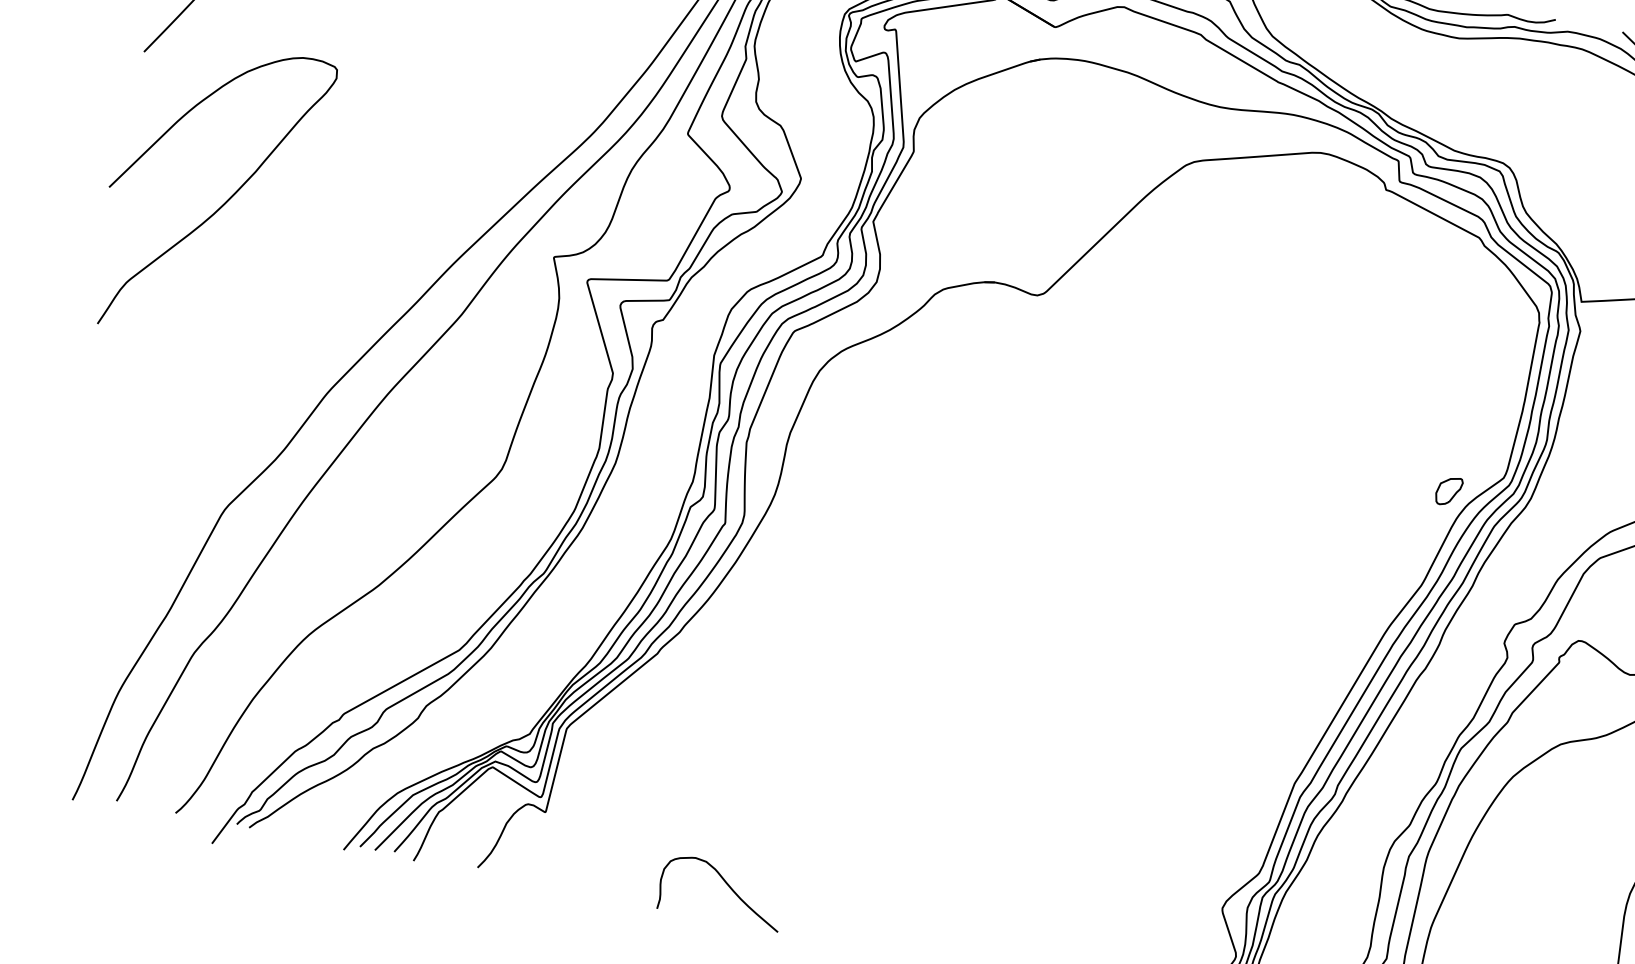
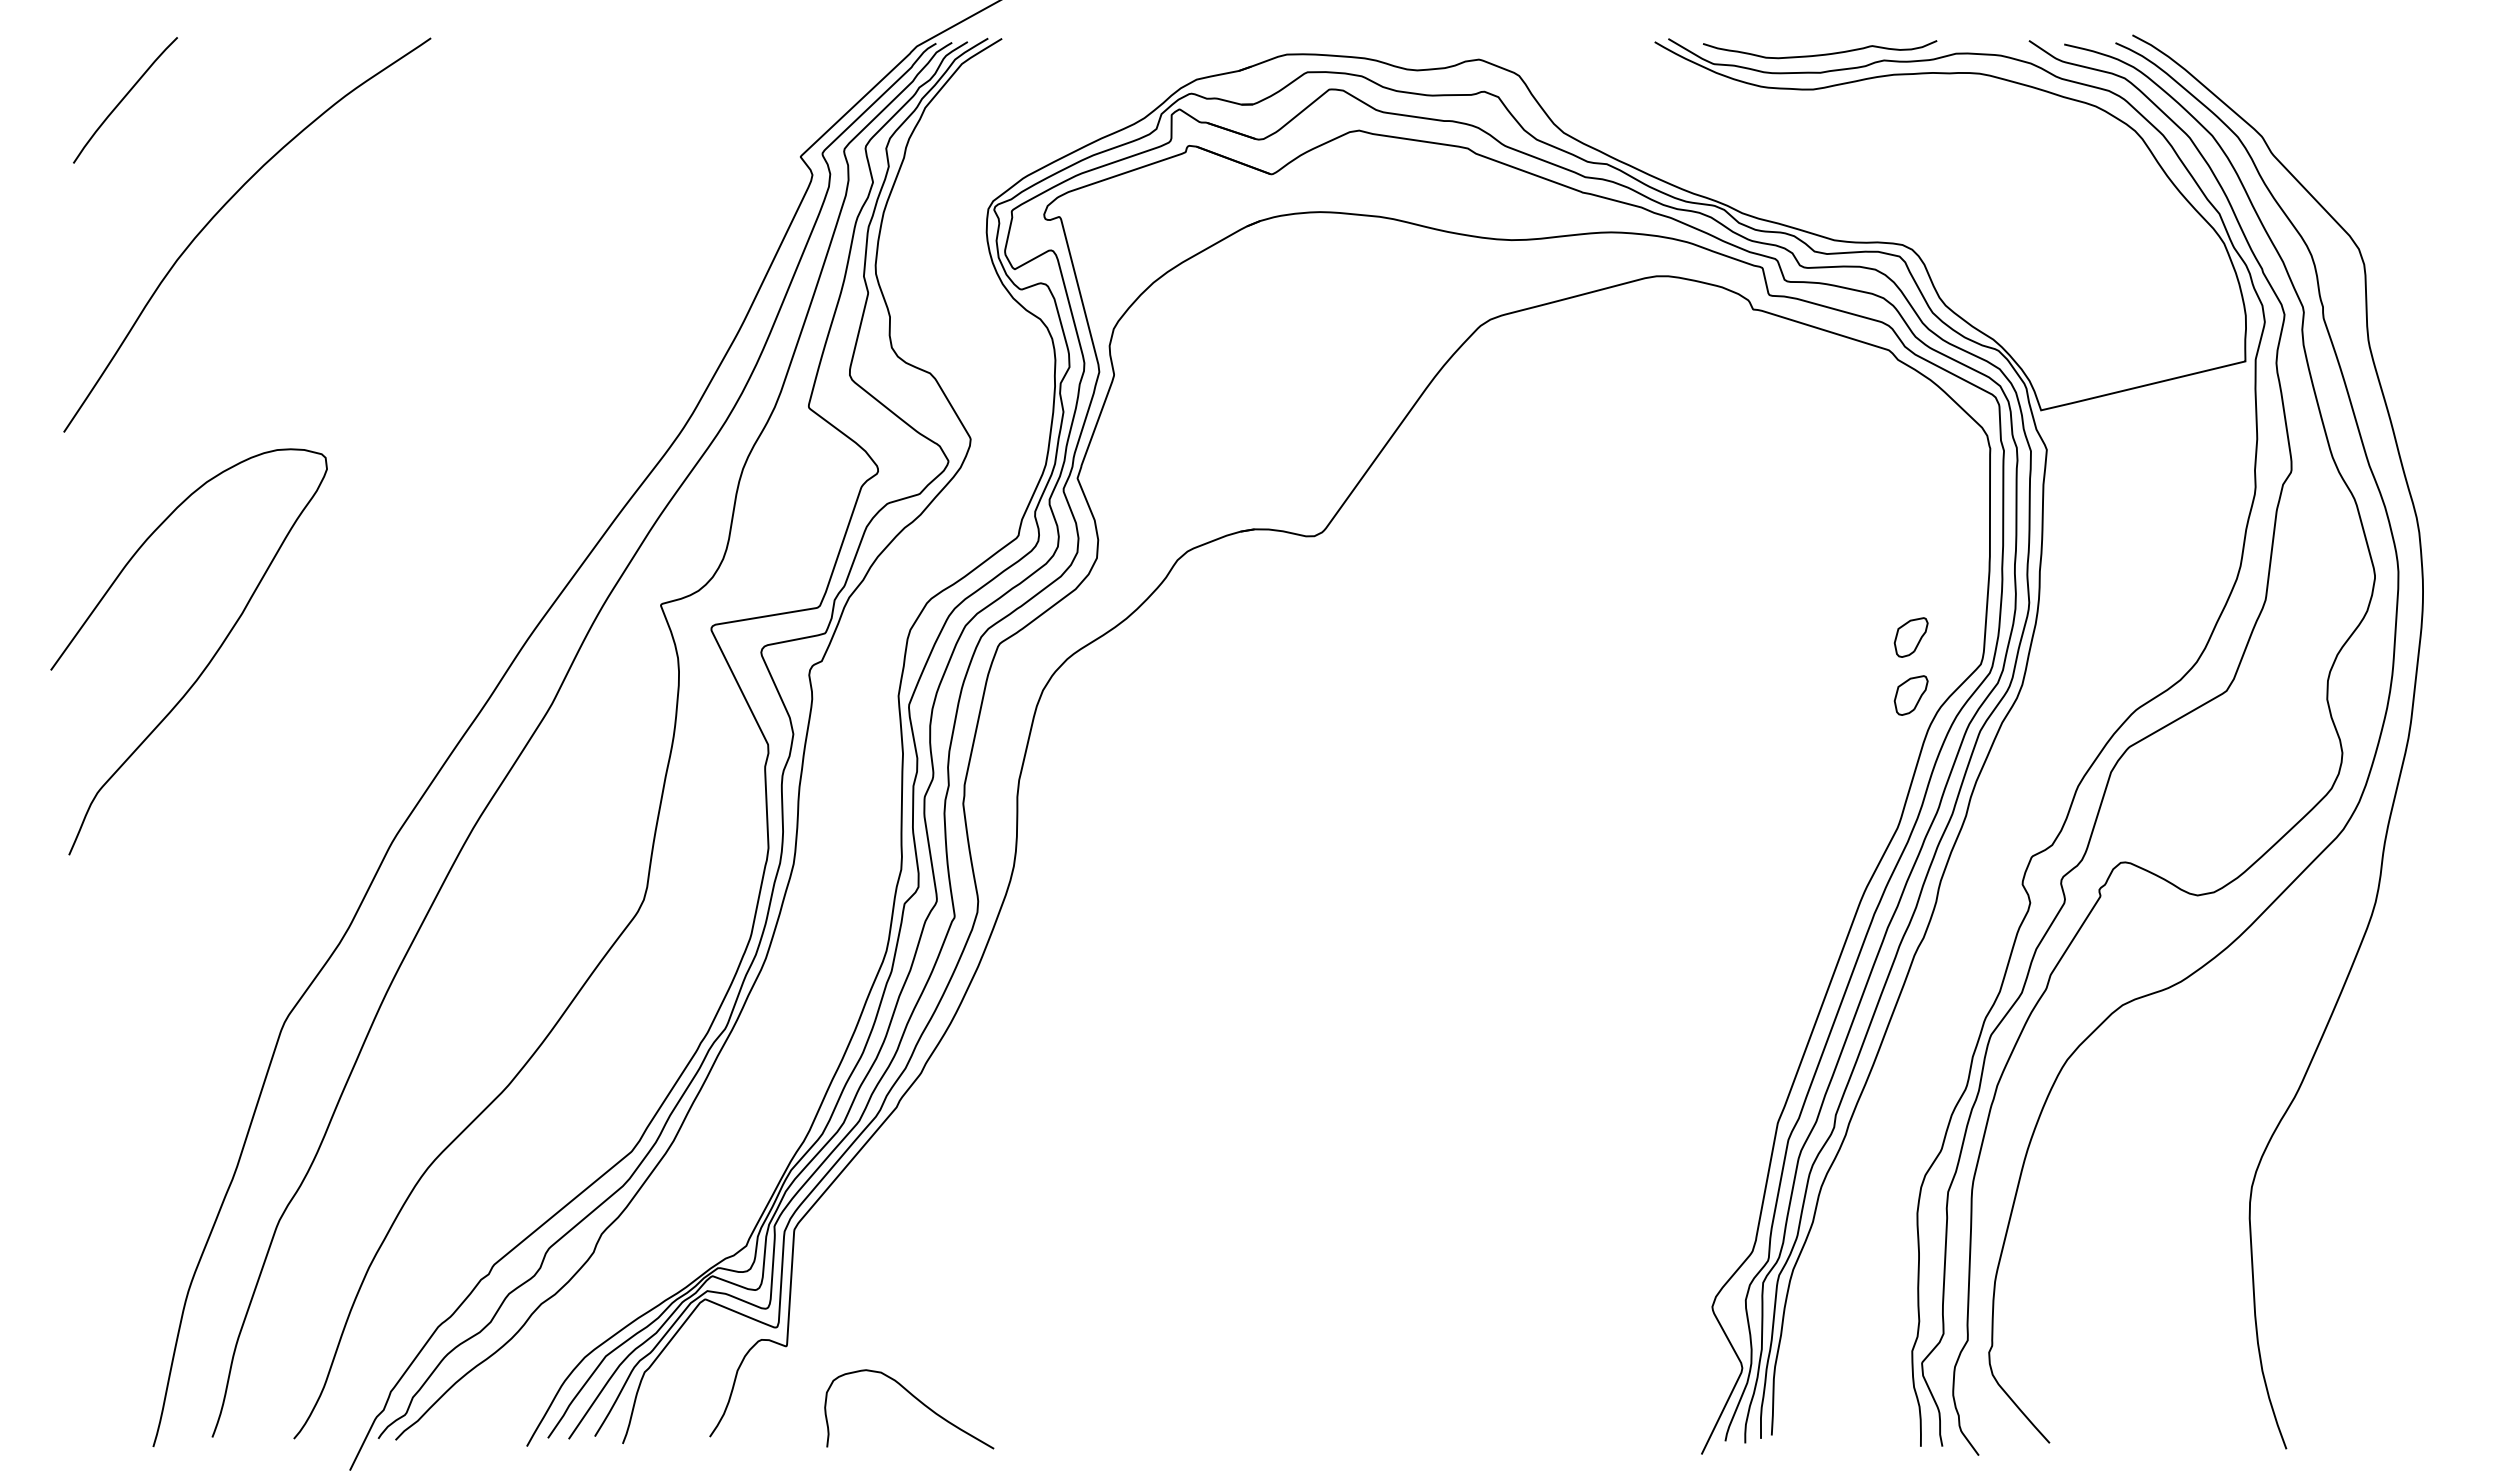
curve: (221, 205) -> (205, 666), moved
part: (1456, 449) -> (1910, 637), added
curve: (728, 886) -> (917, 1400), moved

